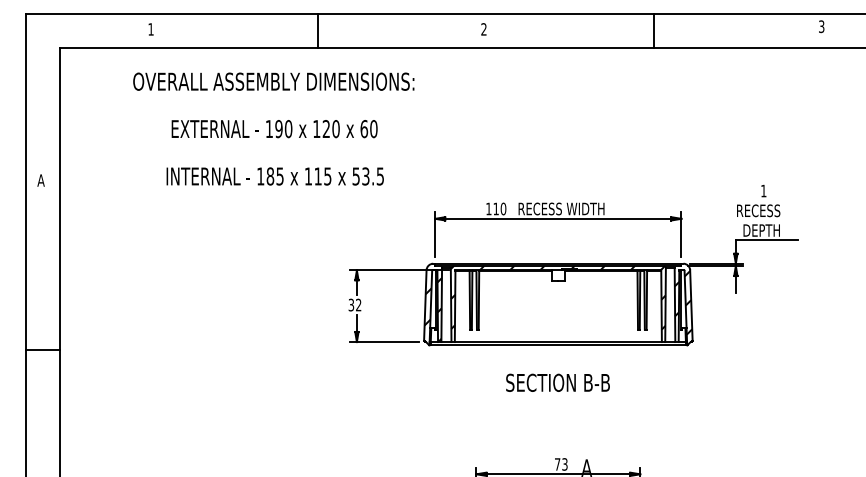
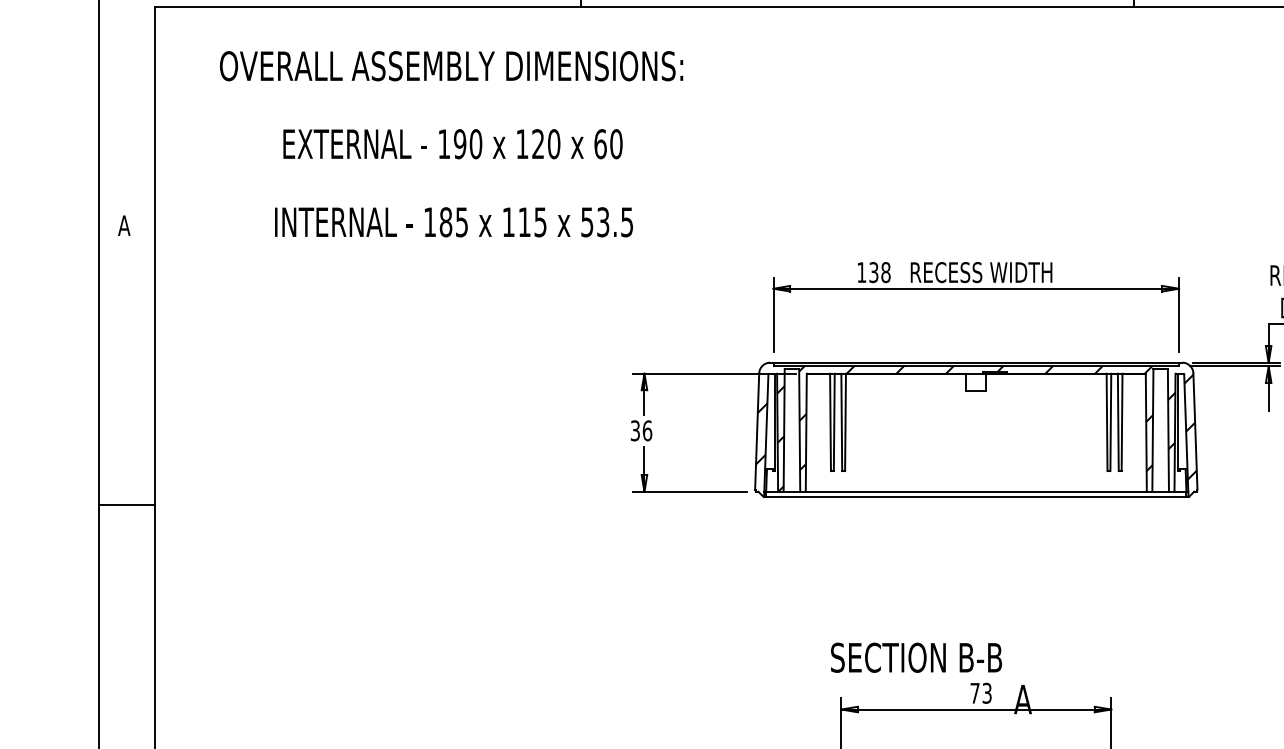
text: (273, 128) -> (451, 143), moved
text: (499, 208) -> (879, 271), 110 -> 138
text: (358, 304) -> (647, 429), 32 -> 36
text: (557, 382) -> (915, 657), moved

